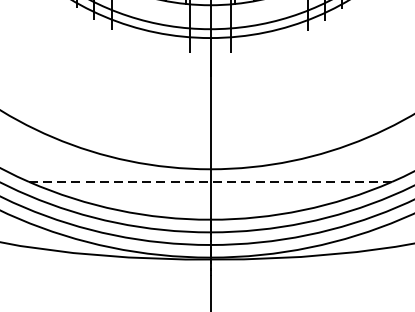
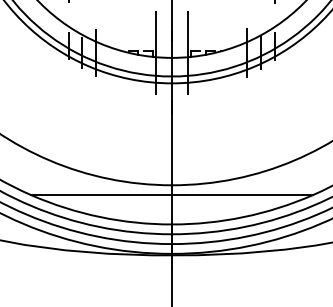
line: (211, 182) -> (172, 195), dashed -> solid

